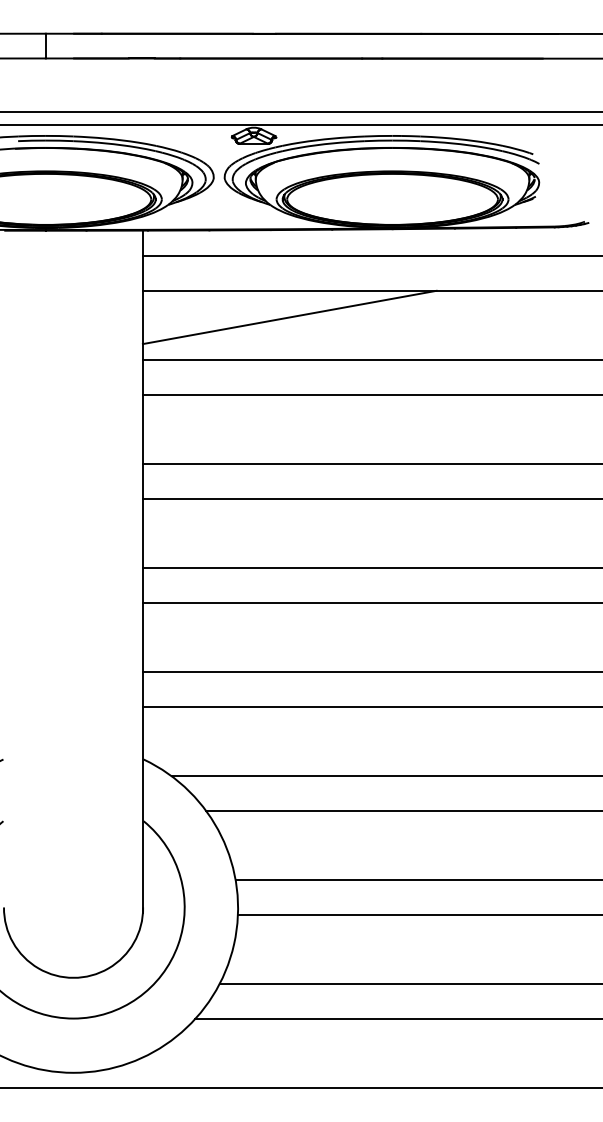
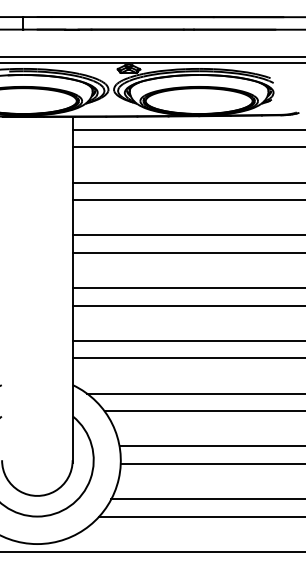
line: (288, 316) -> (146, 160), removed

